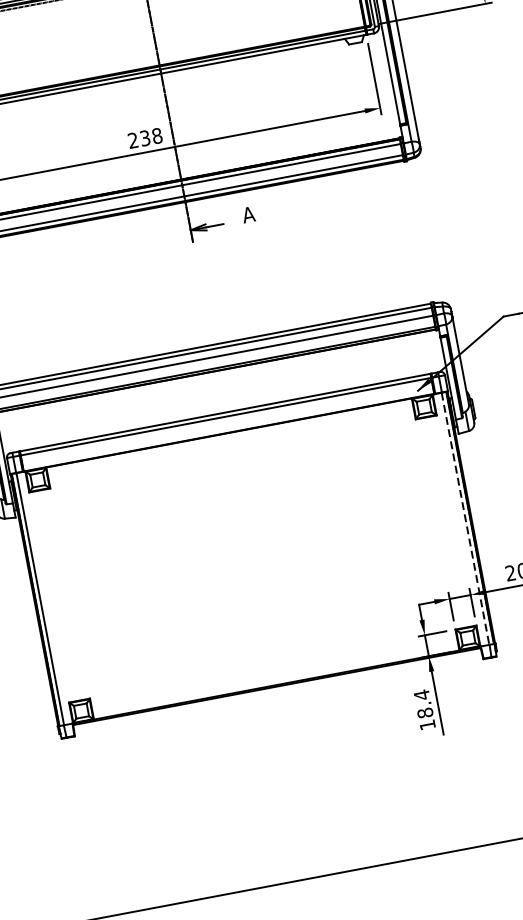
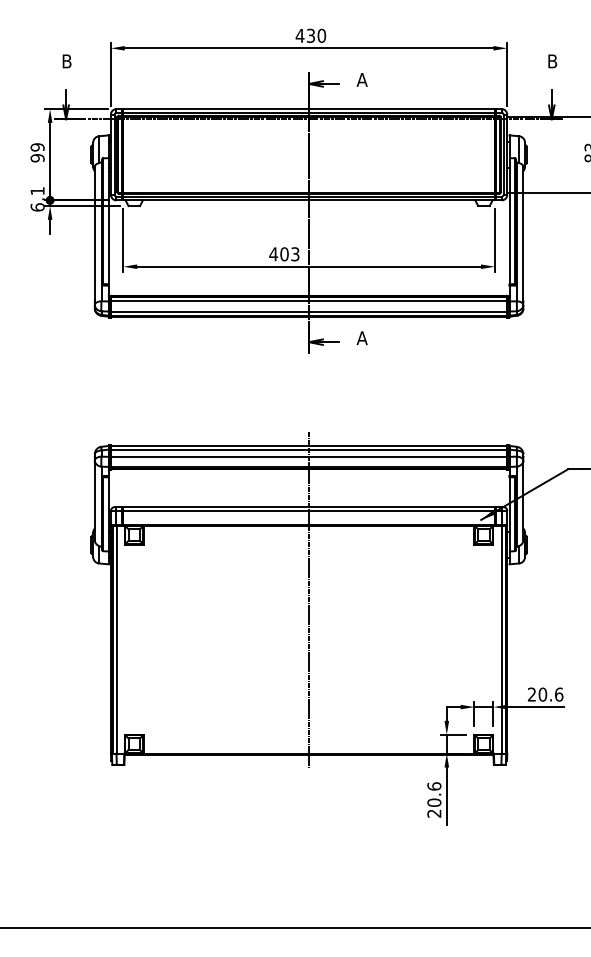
text: (145, 138) -> (284, 254), 238 -> 403
line: (245, 515) -> (309, 600), added
line: (465, 519) -> (501, 640), dashed -> solid
text: (424, 709) -> (434, 799), 18.4 -> 20.6

